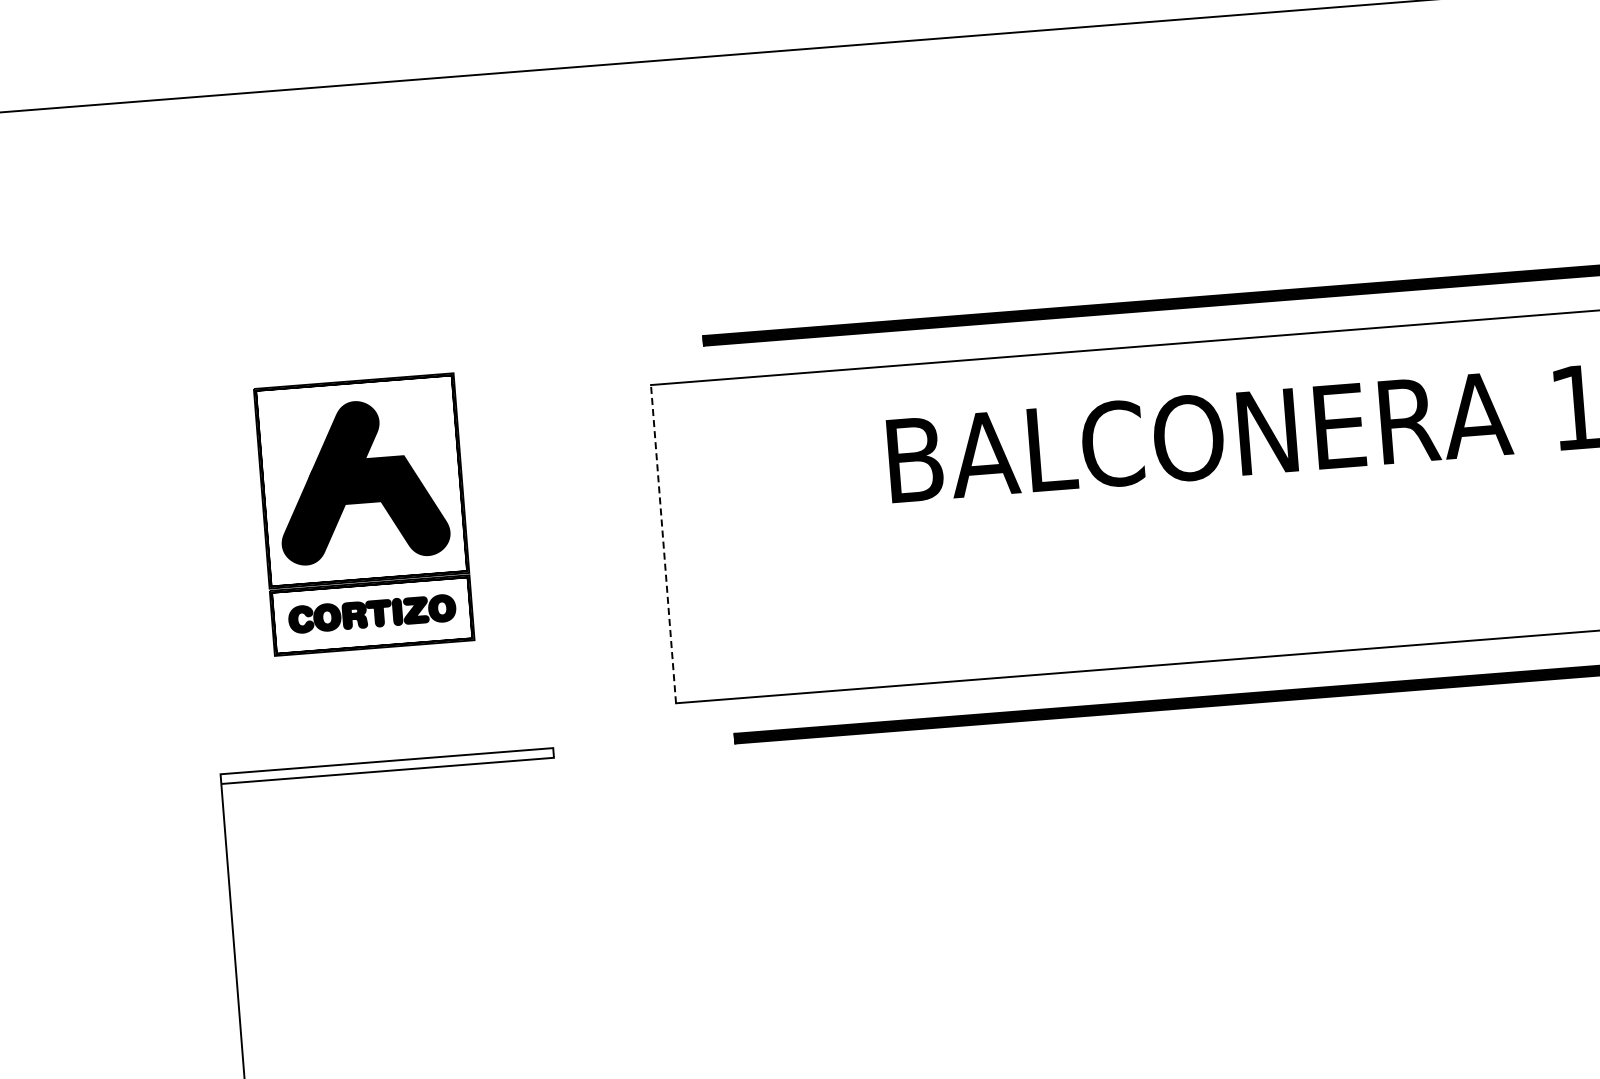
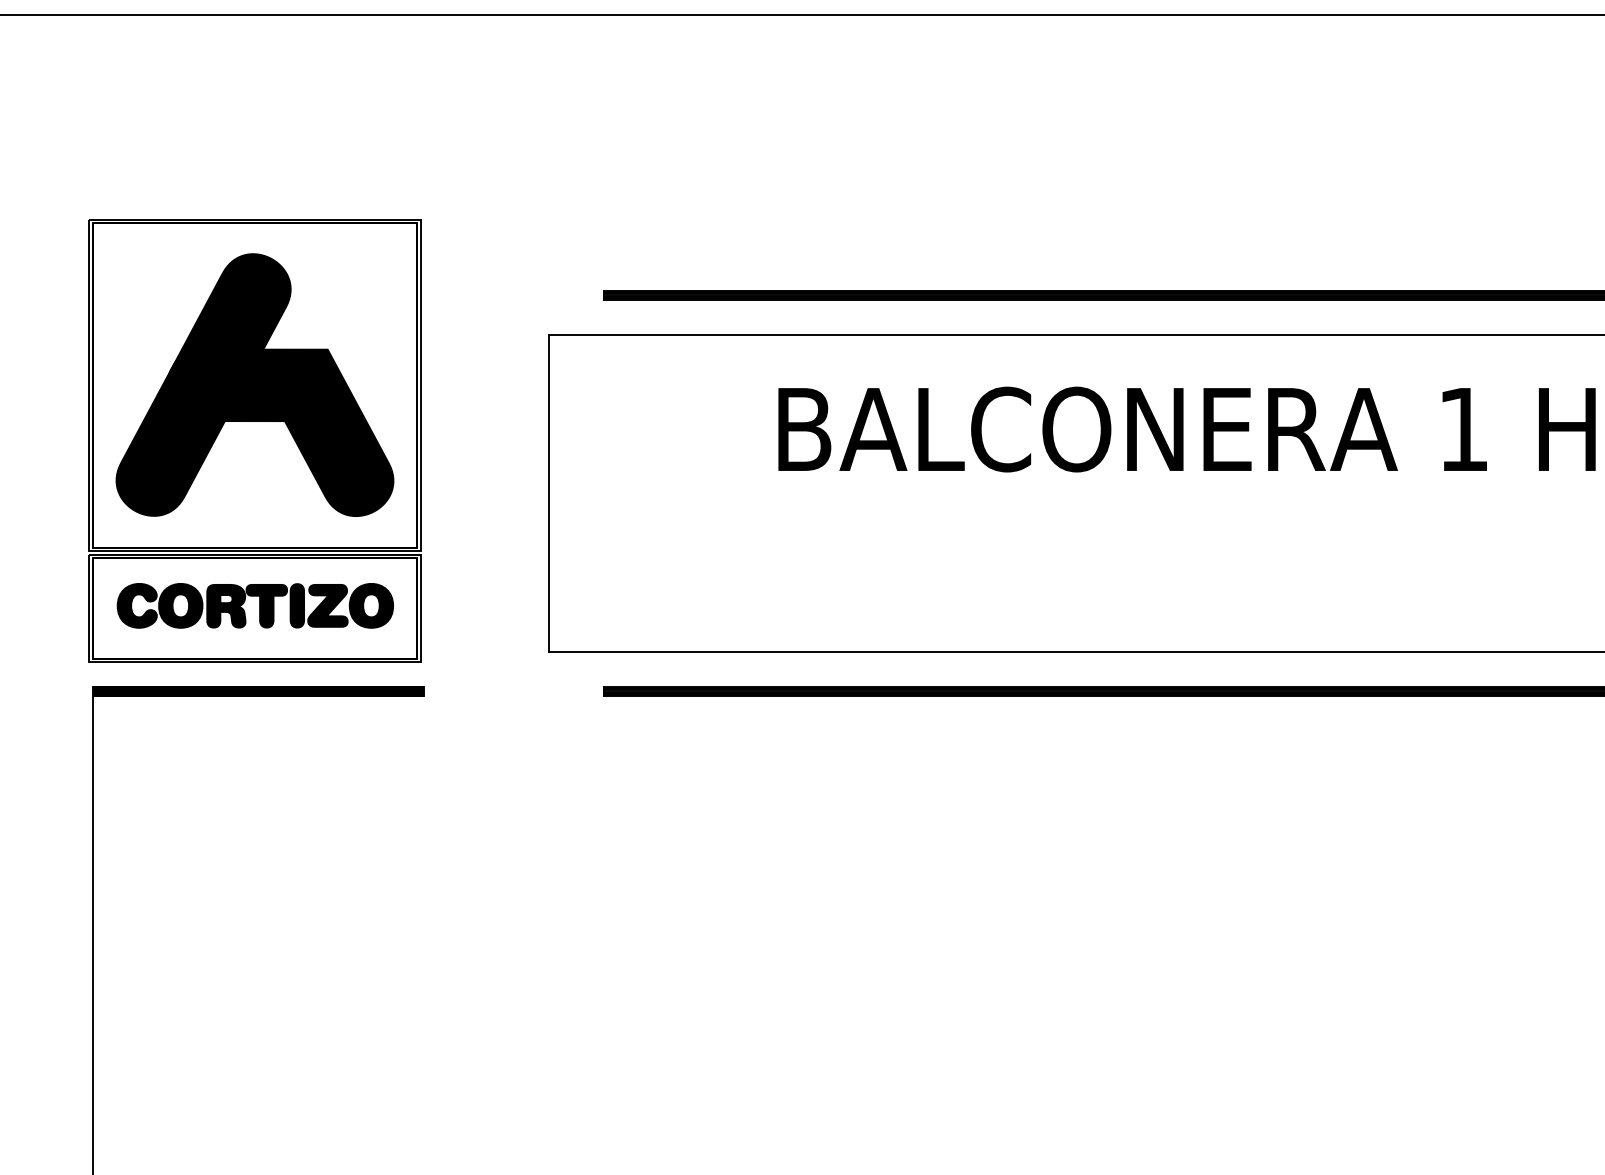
part: (363, 514) -> (254, 440), size x1.67
line: (663, 544) -> (548, 493), dashed -> solid
hatch: (386, 765) -> (257, 690), added

